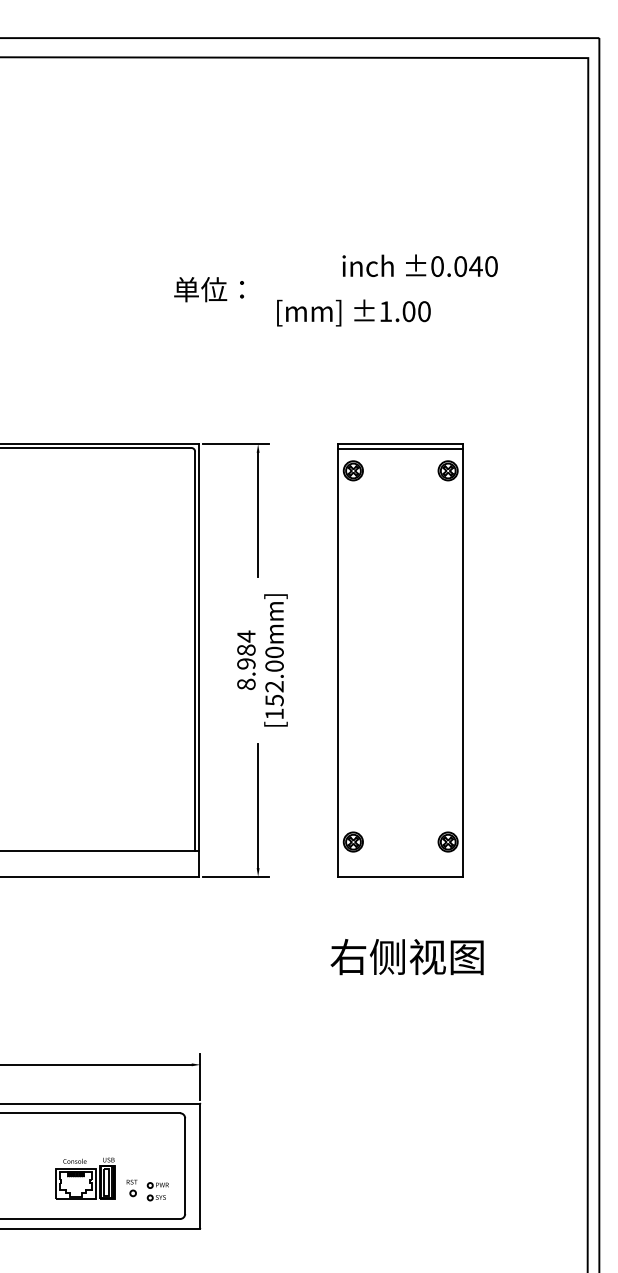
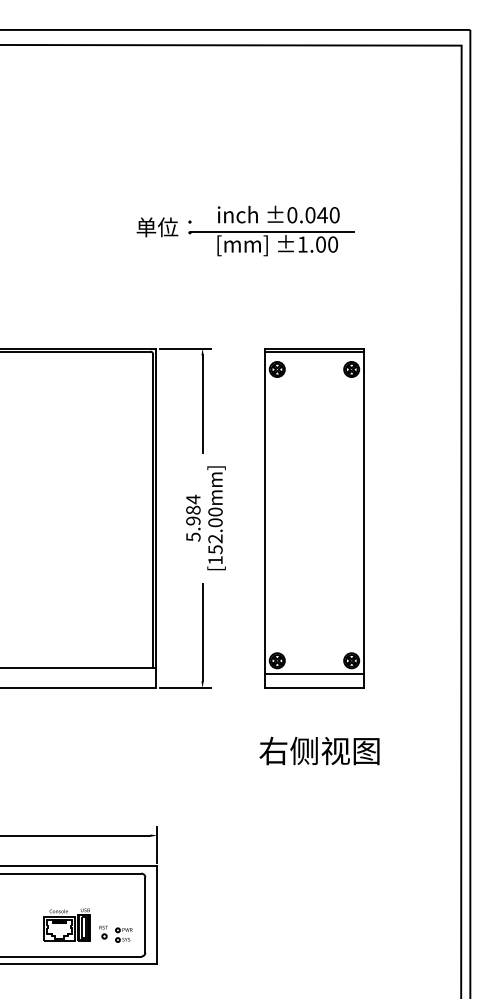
text: (419, 265) -> (278, 214), moved
line: (347, 294) -> (272, 231), added
text: (246, 683) -> (193, 536), 8.984 -> 5.984
line: (400, 859) -> (314, 674), added

